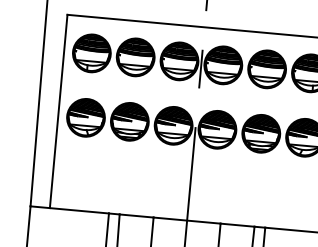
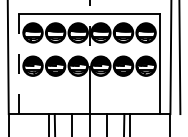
line: (58, 111) -> (18, 64), solid -> dashed

